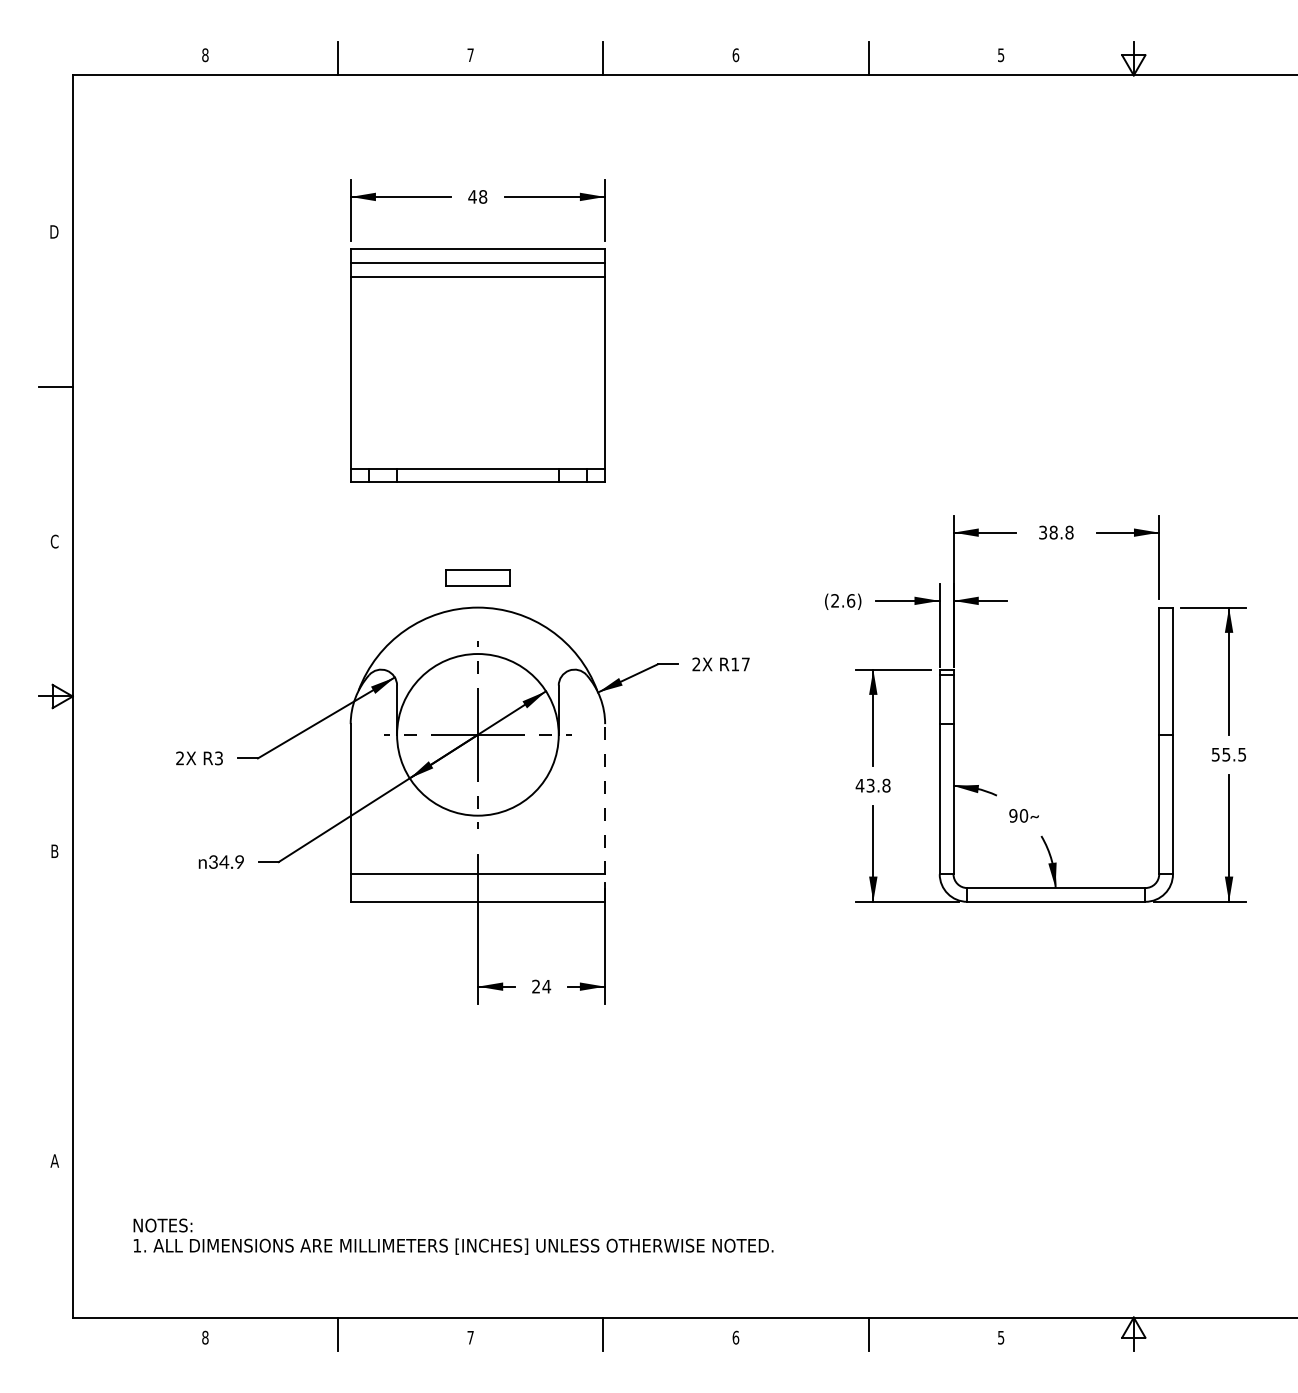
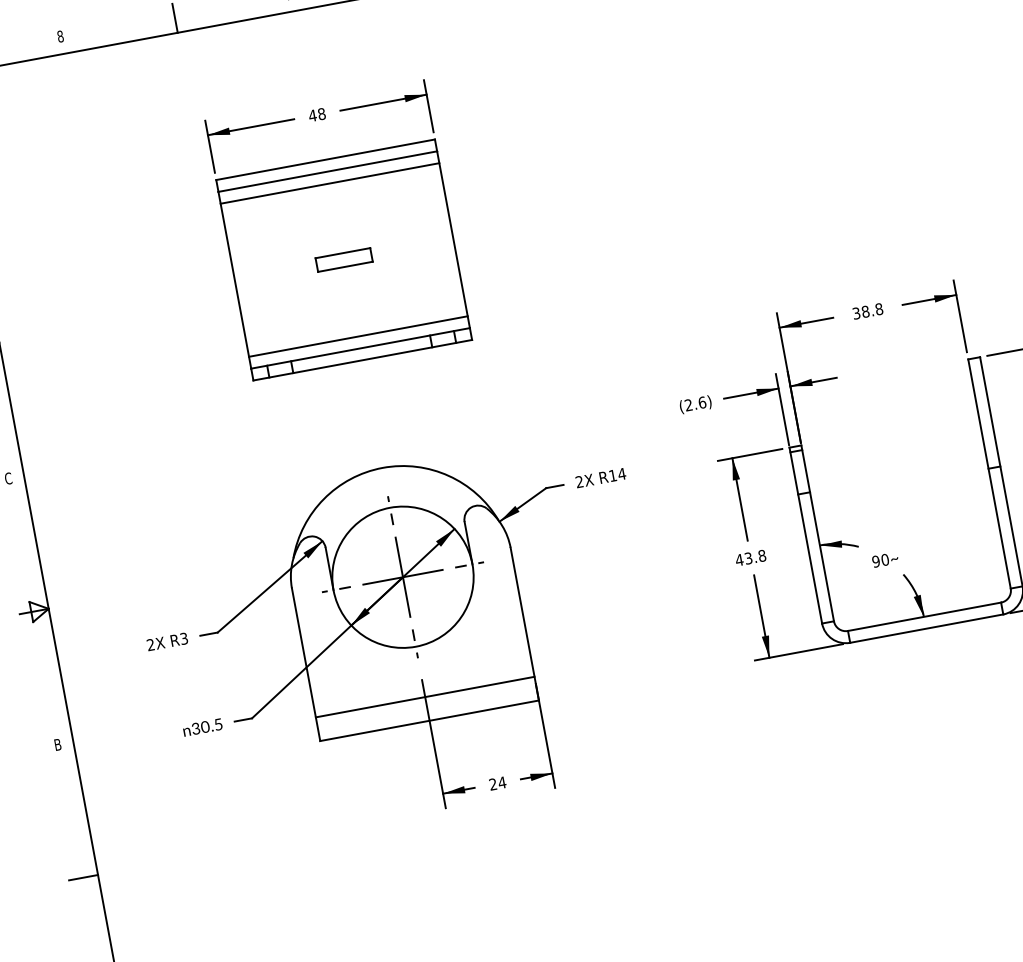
line: (477, 454) -> (357, 336), added
part: (477, 577) -> (343, 259), moved
text: (745, 664) -> (621, 474), R17 -> R14
line: (605, 812) -> (525, 623), dashed -> solid
text: (231, 861) -> (211, 725), 34.9 -> 30.5
line: (55, 1006) -> (83, 878), added

